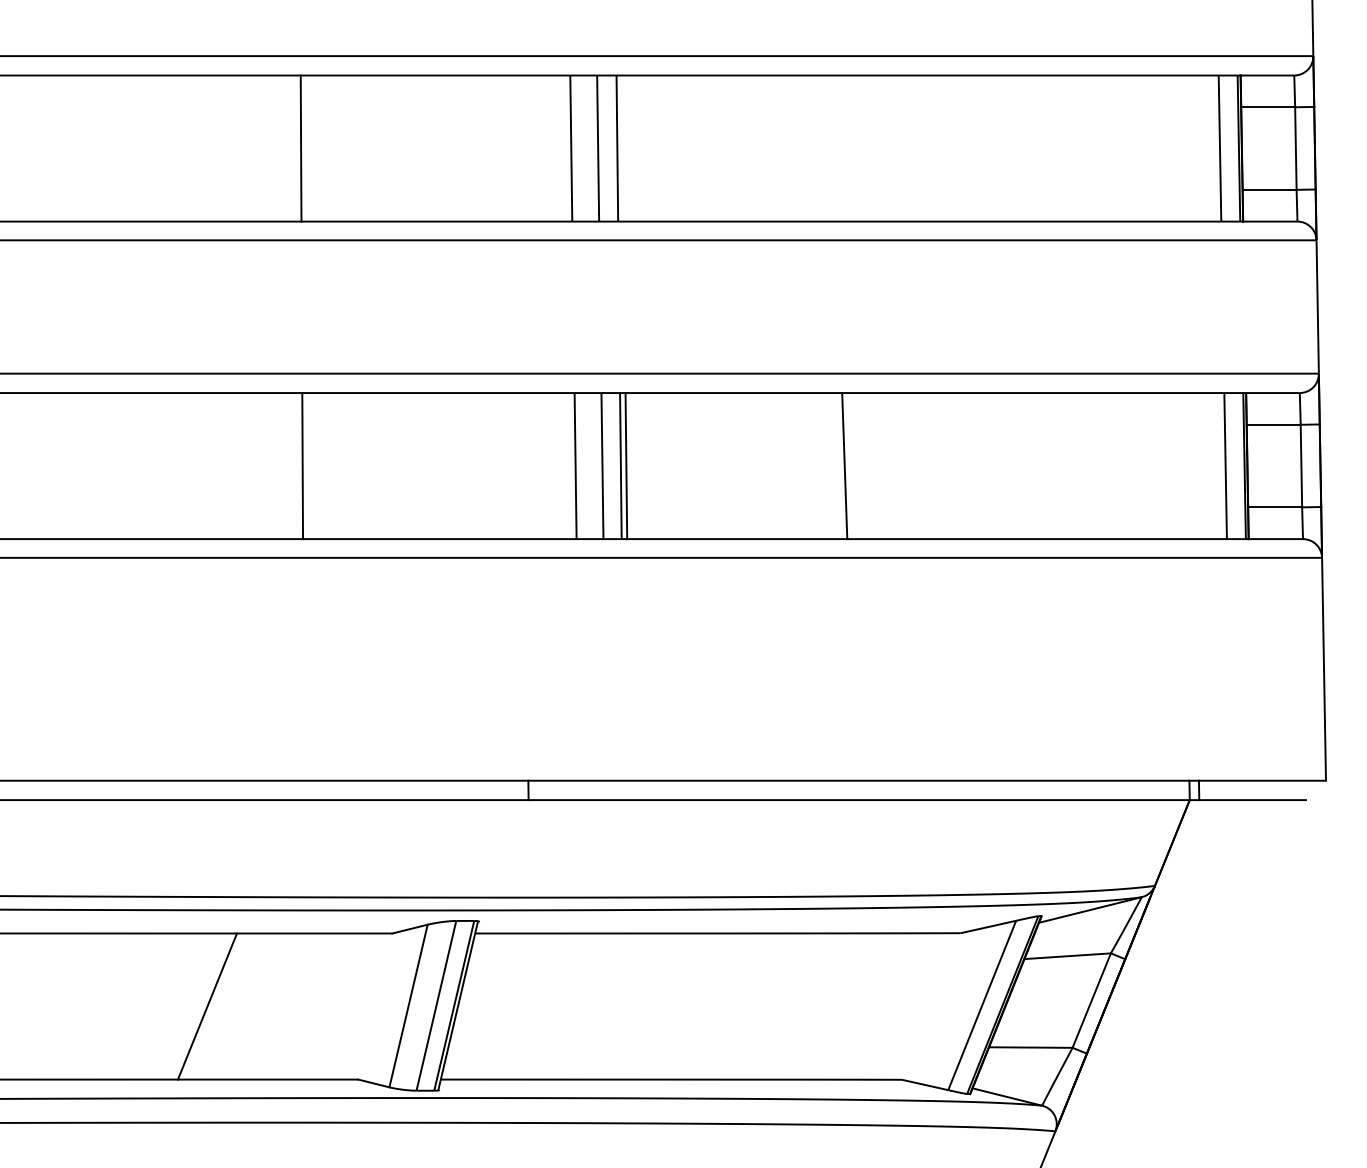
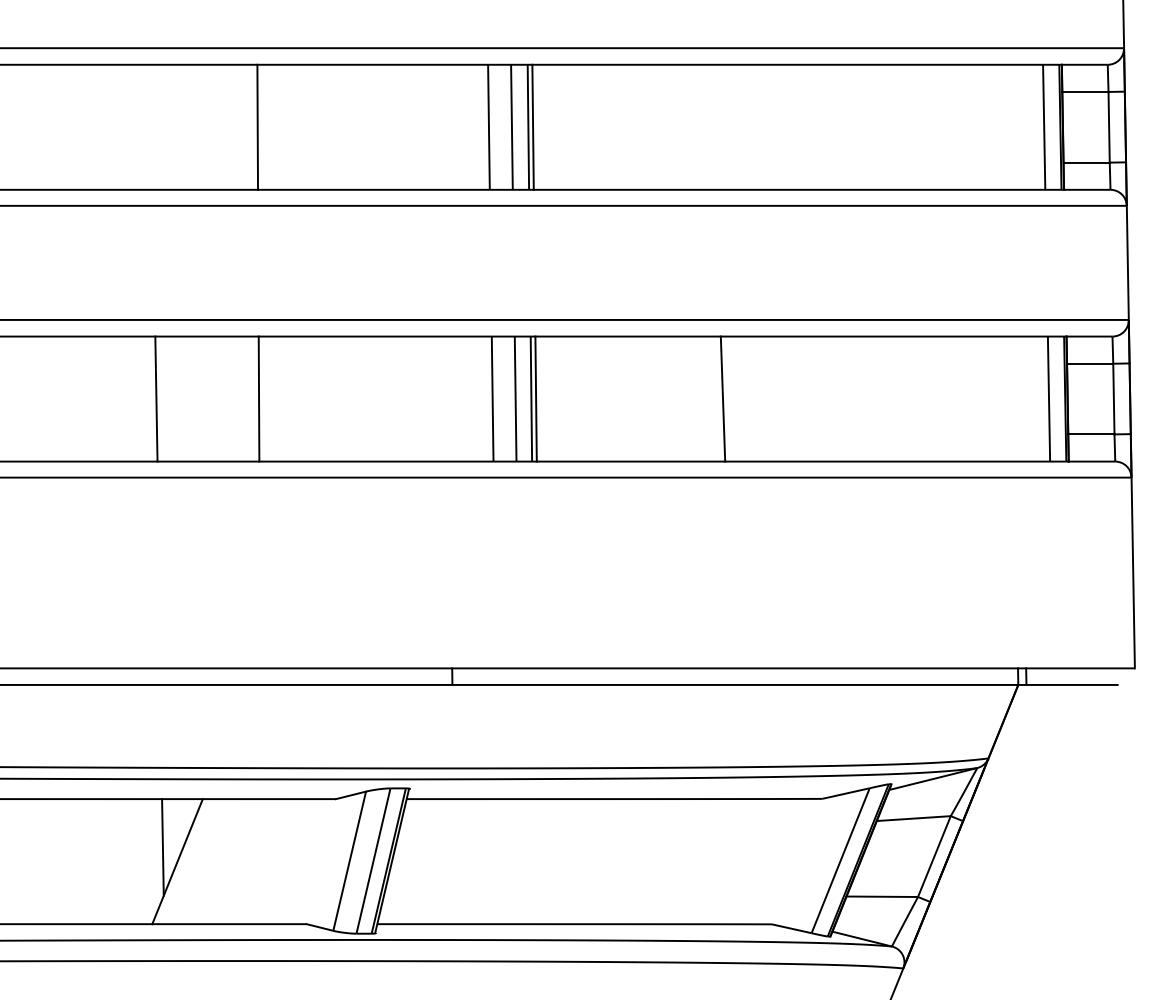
line: (622, 148) -> (532, 127), added
line: (182, 466) -> (156, 399), added
line: (190, 989) -> (163, 847), added

